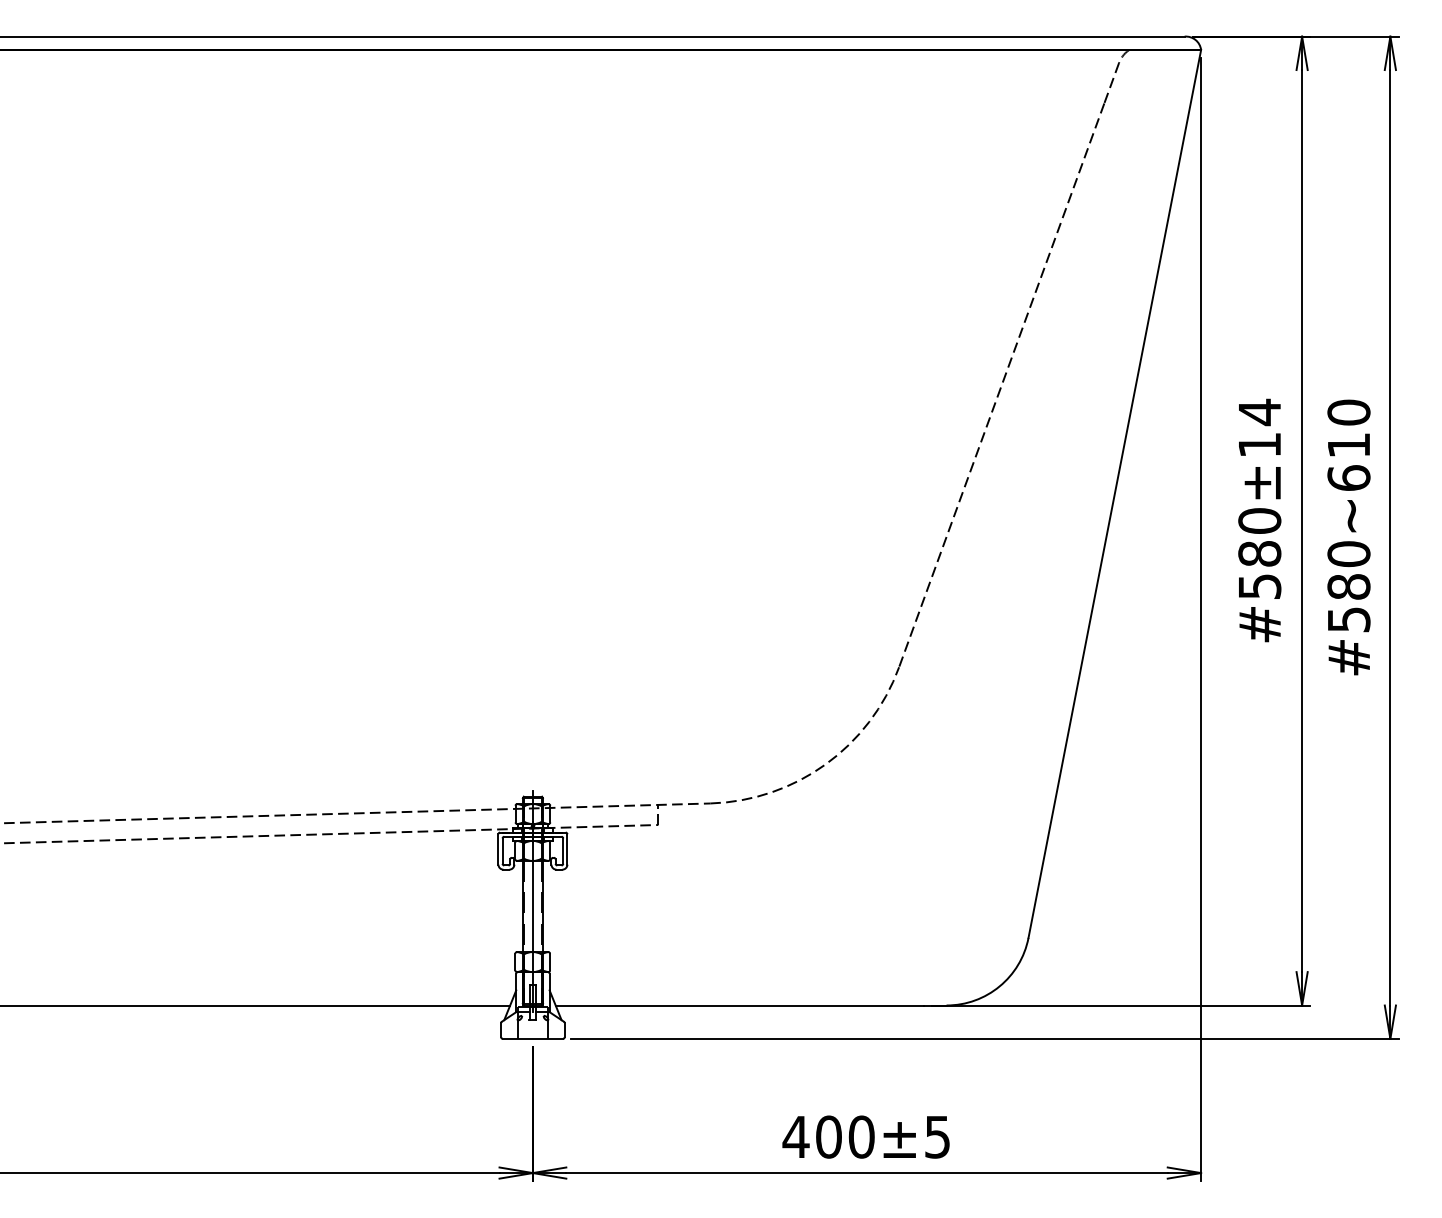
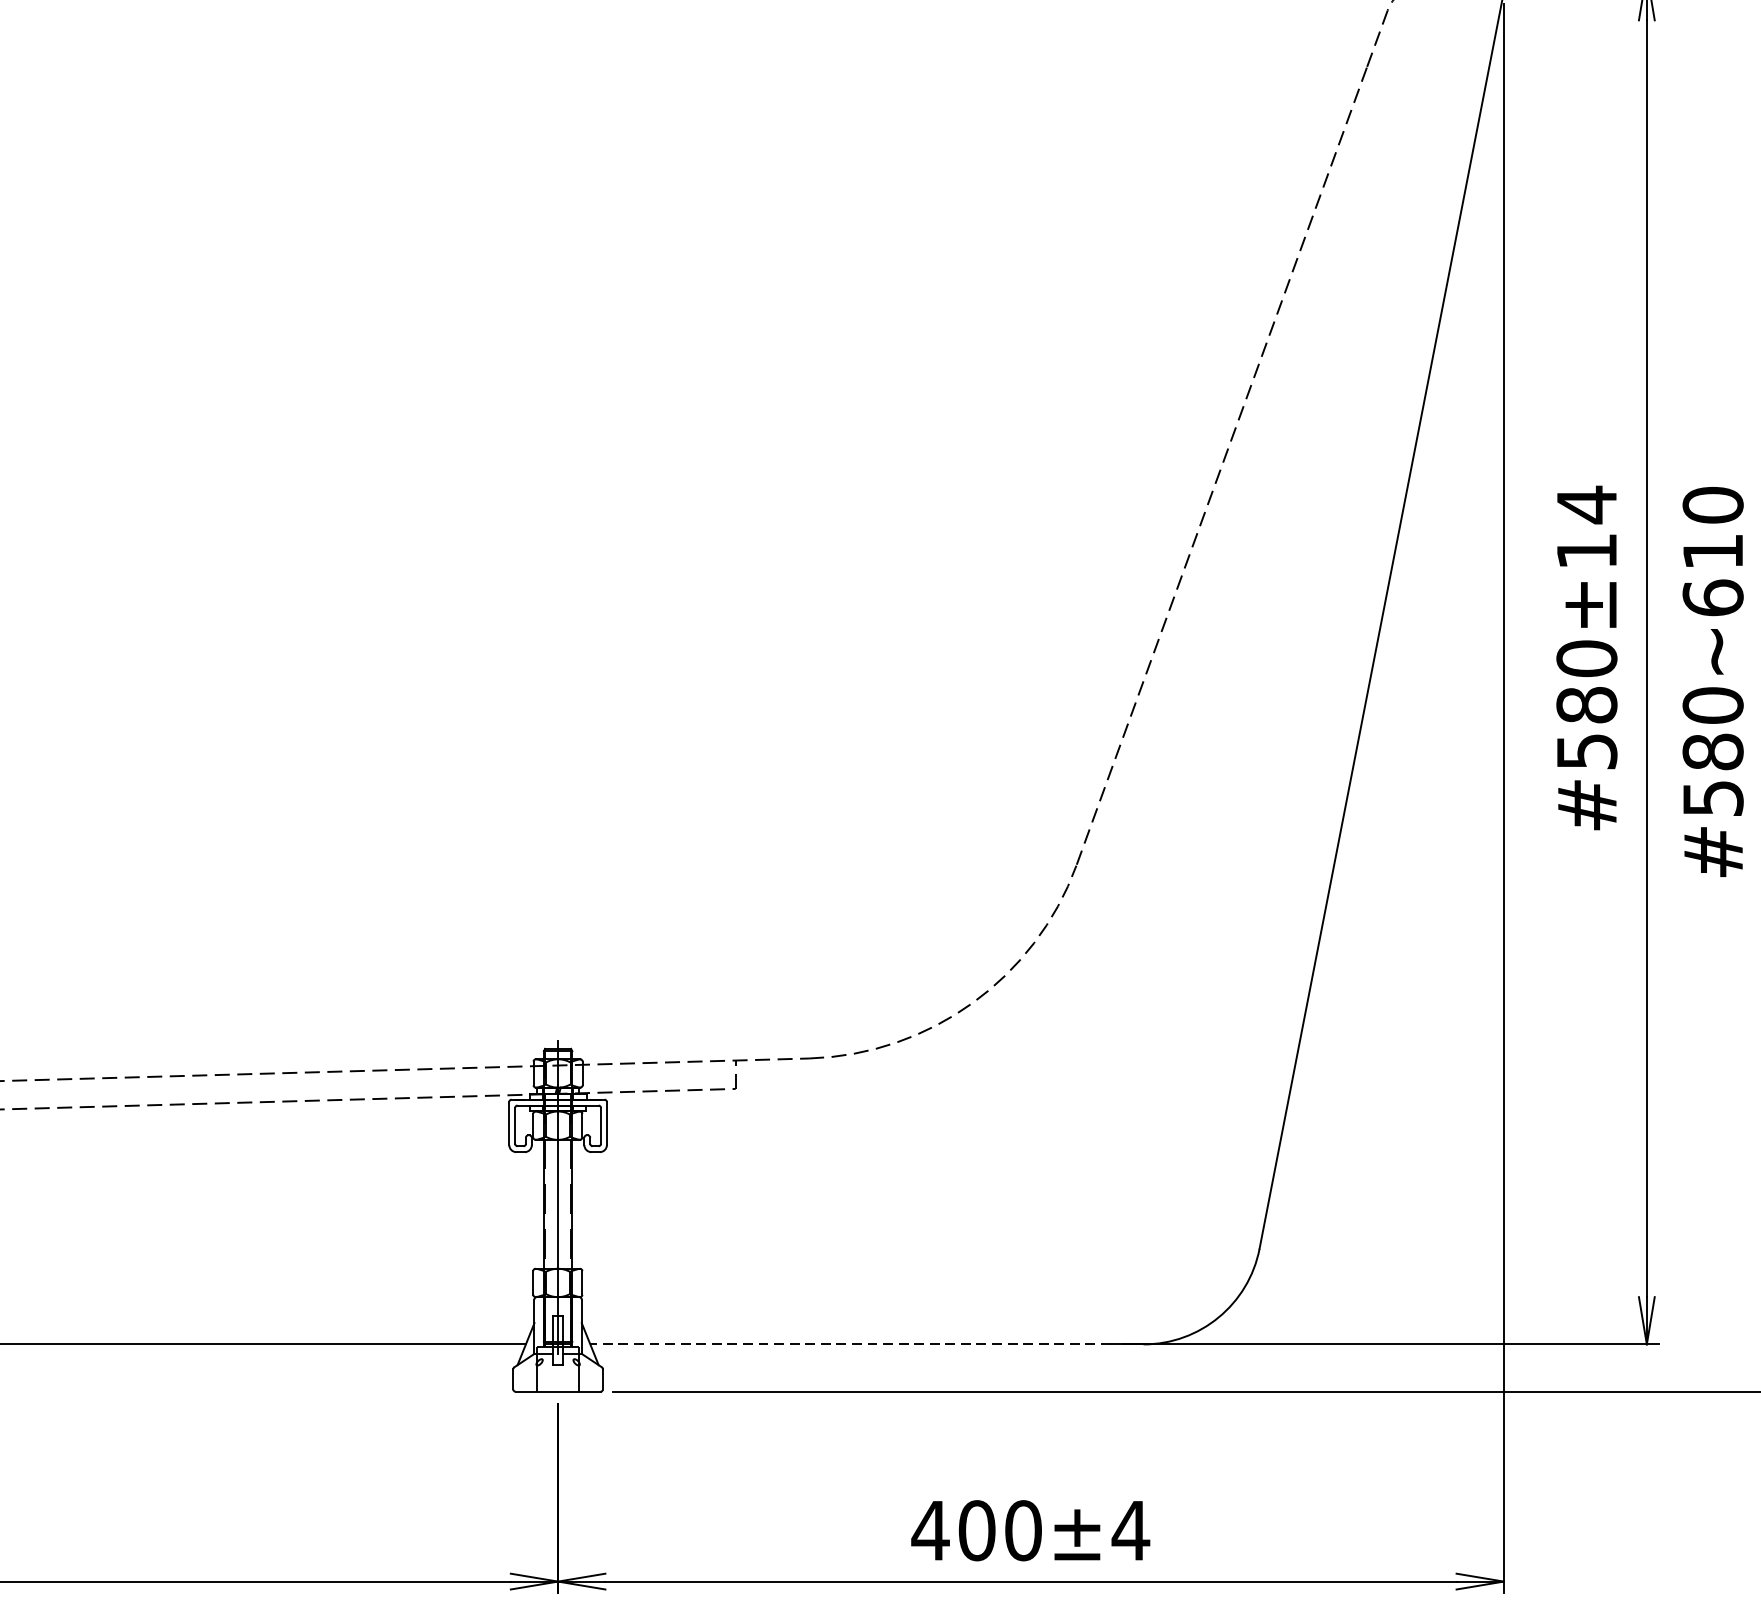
line: (739, 1005) -> (850, 1344), solid -> dashed
text: (937, 1137) -> (1130, 1531), 400±5 -> 400±4

